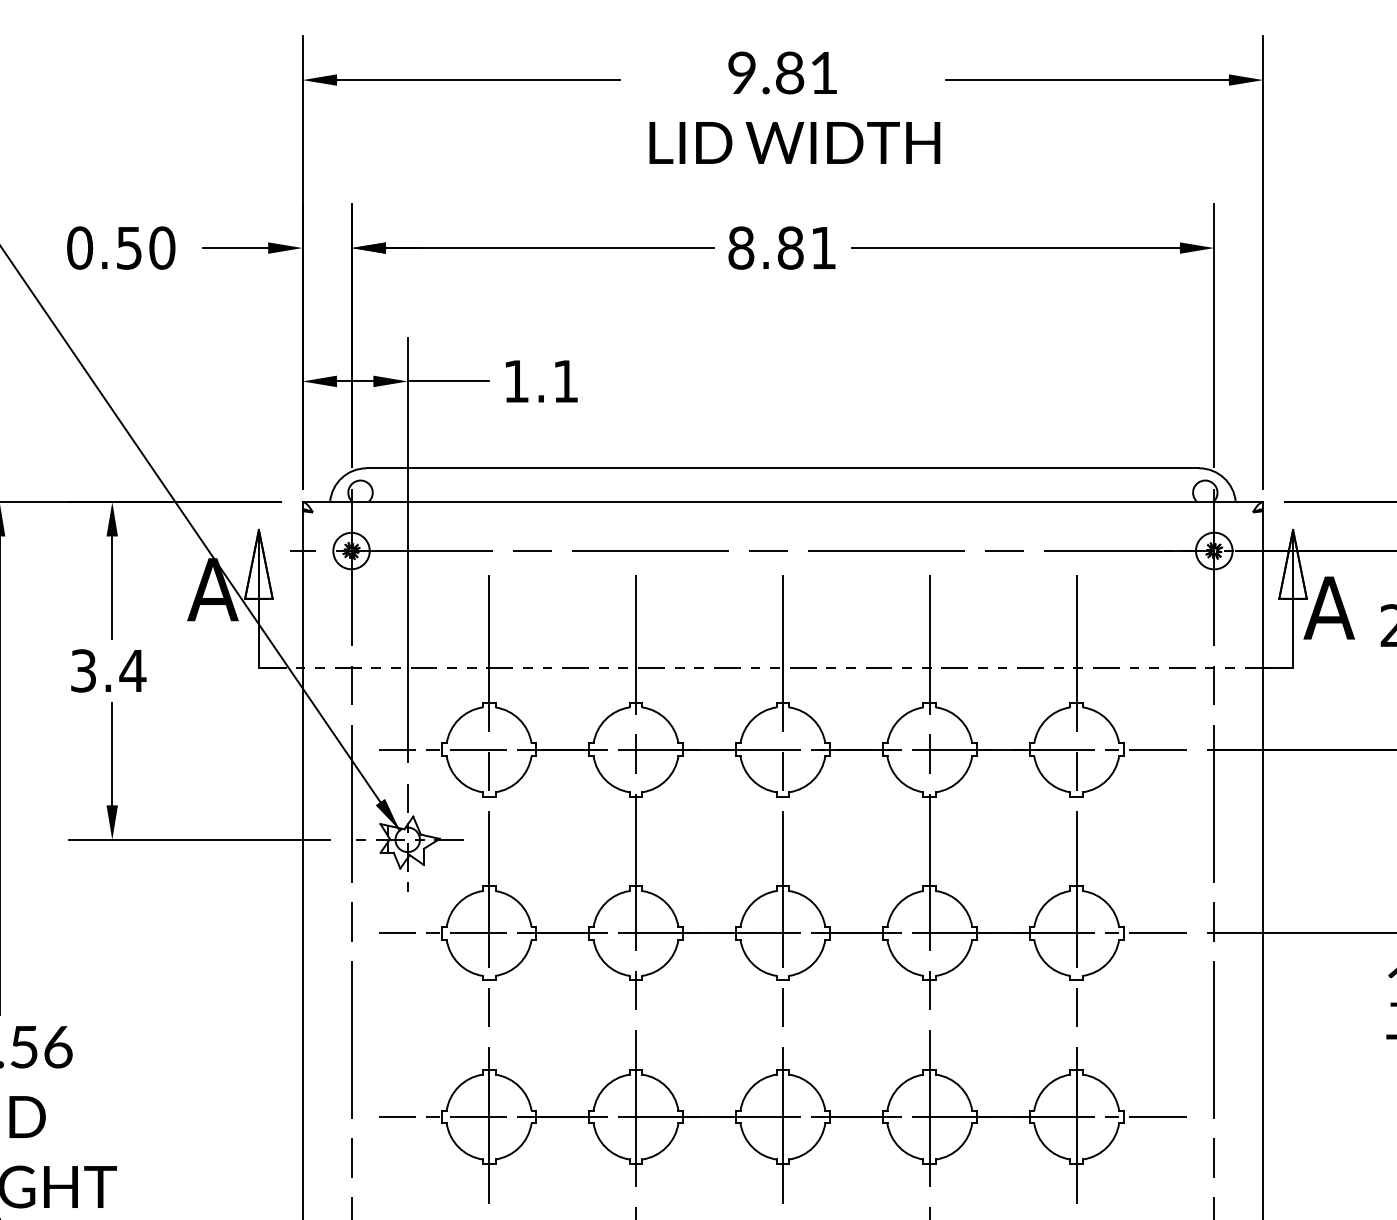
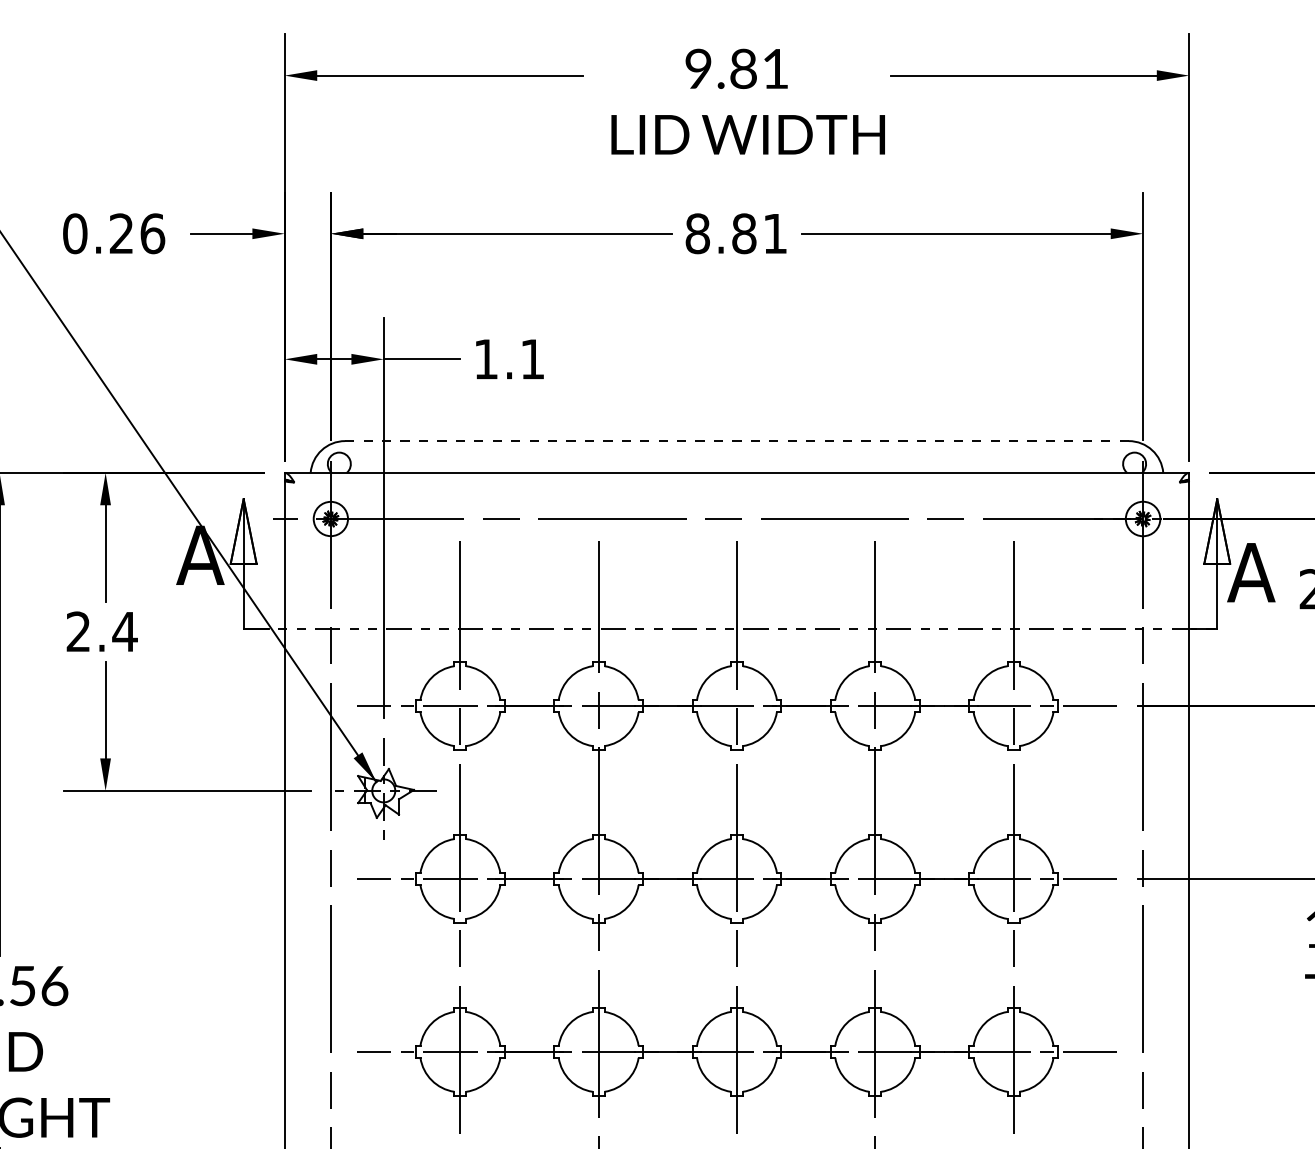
text: (146, 247) -> (137, 233), 0.50 -> 0.26
line: (782, 468) -> (736, 441), solid -> dashed
text: (83, 670) -> (78, 631), 3.4 -> 2.4

